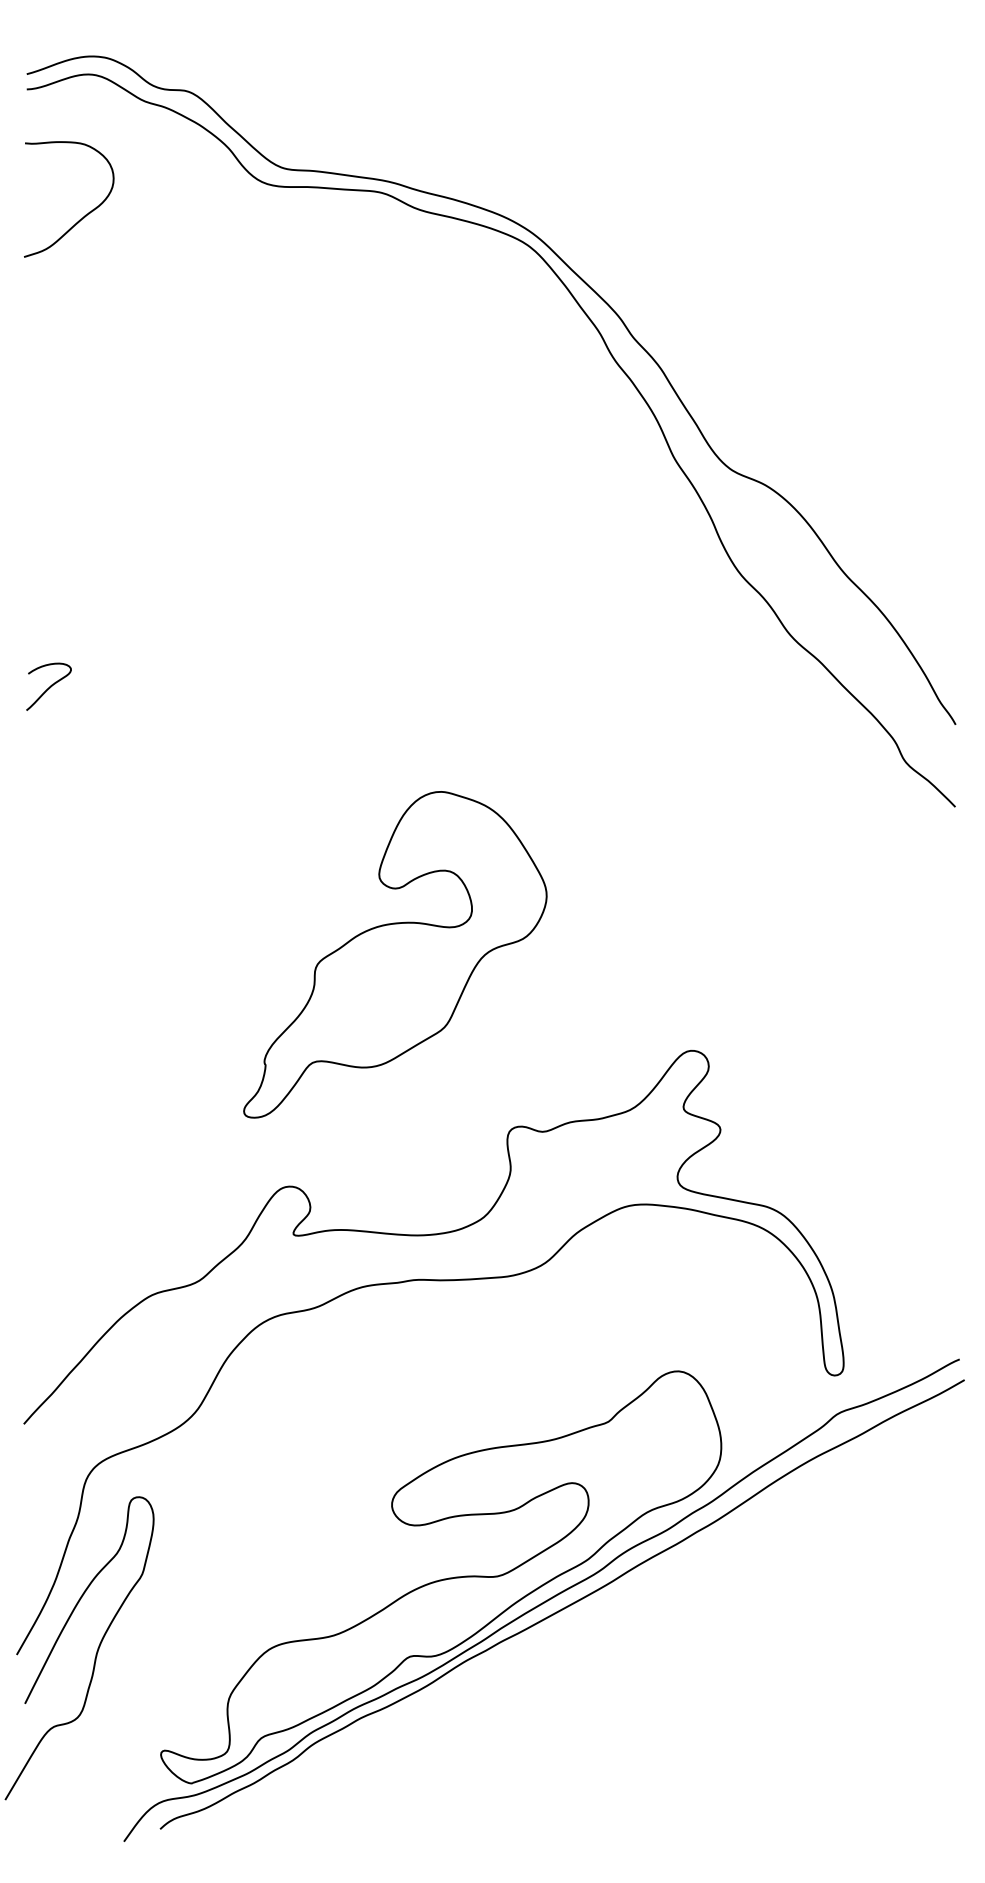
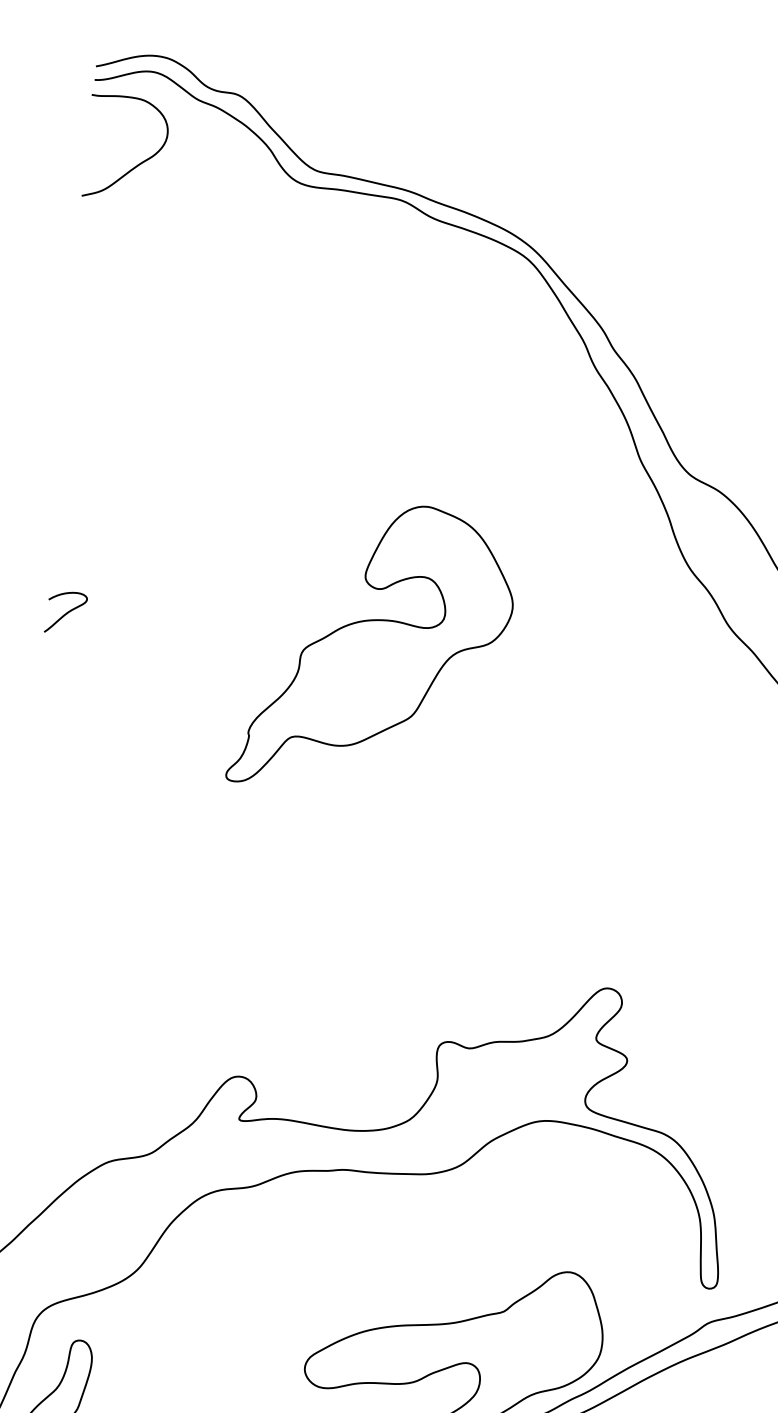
curve: (85, 214) -> (139, 162), moved
part: (395, 954) -> (373, 647), moved

